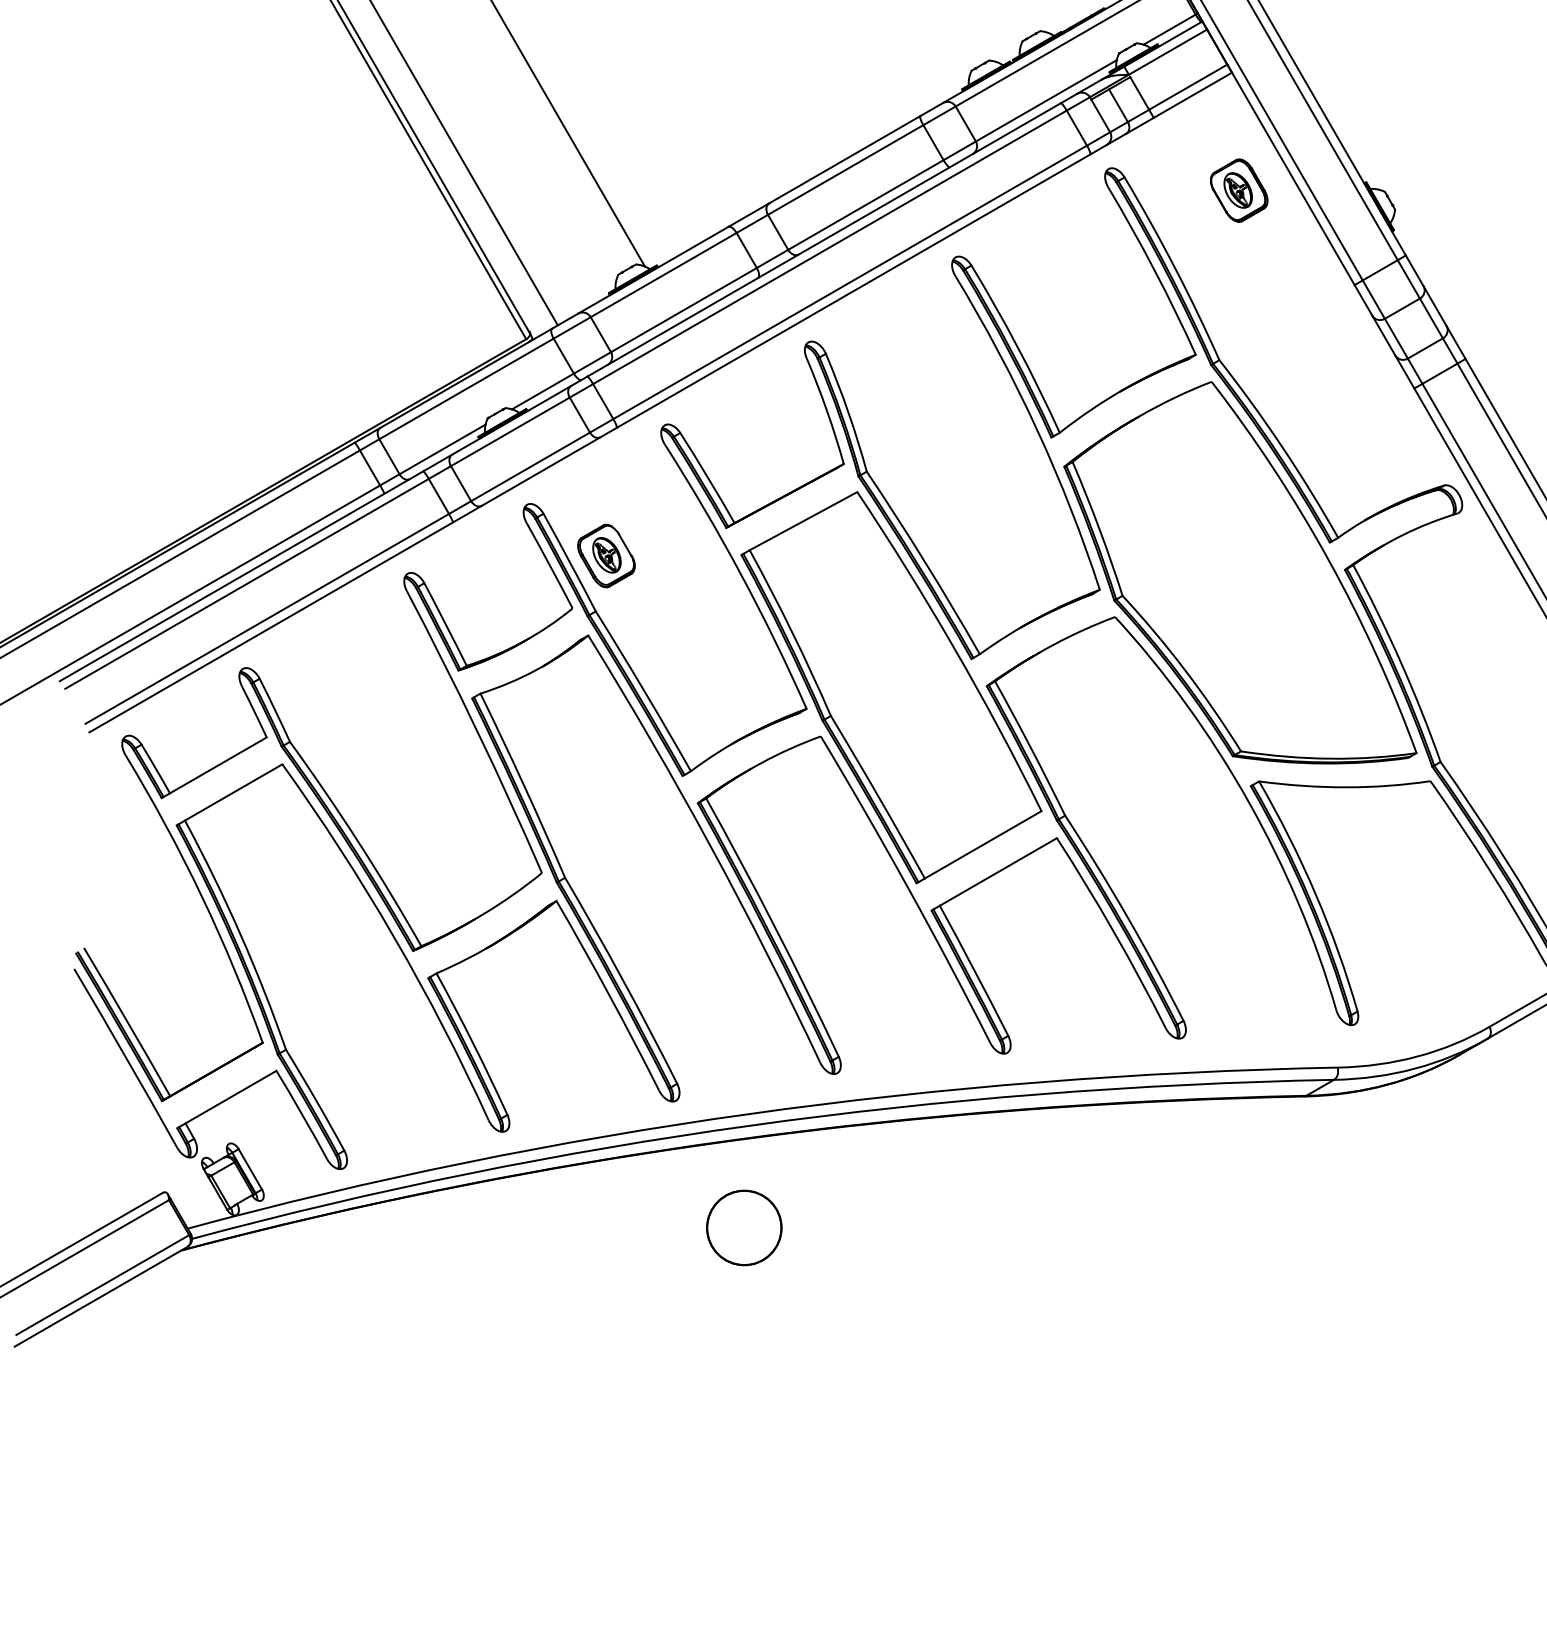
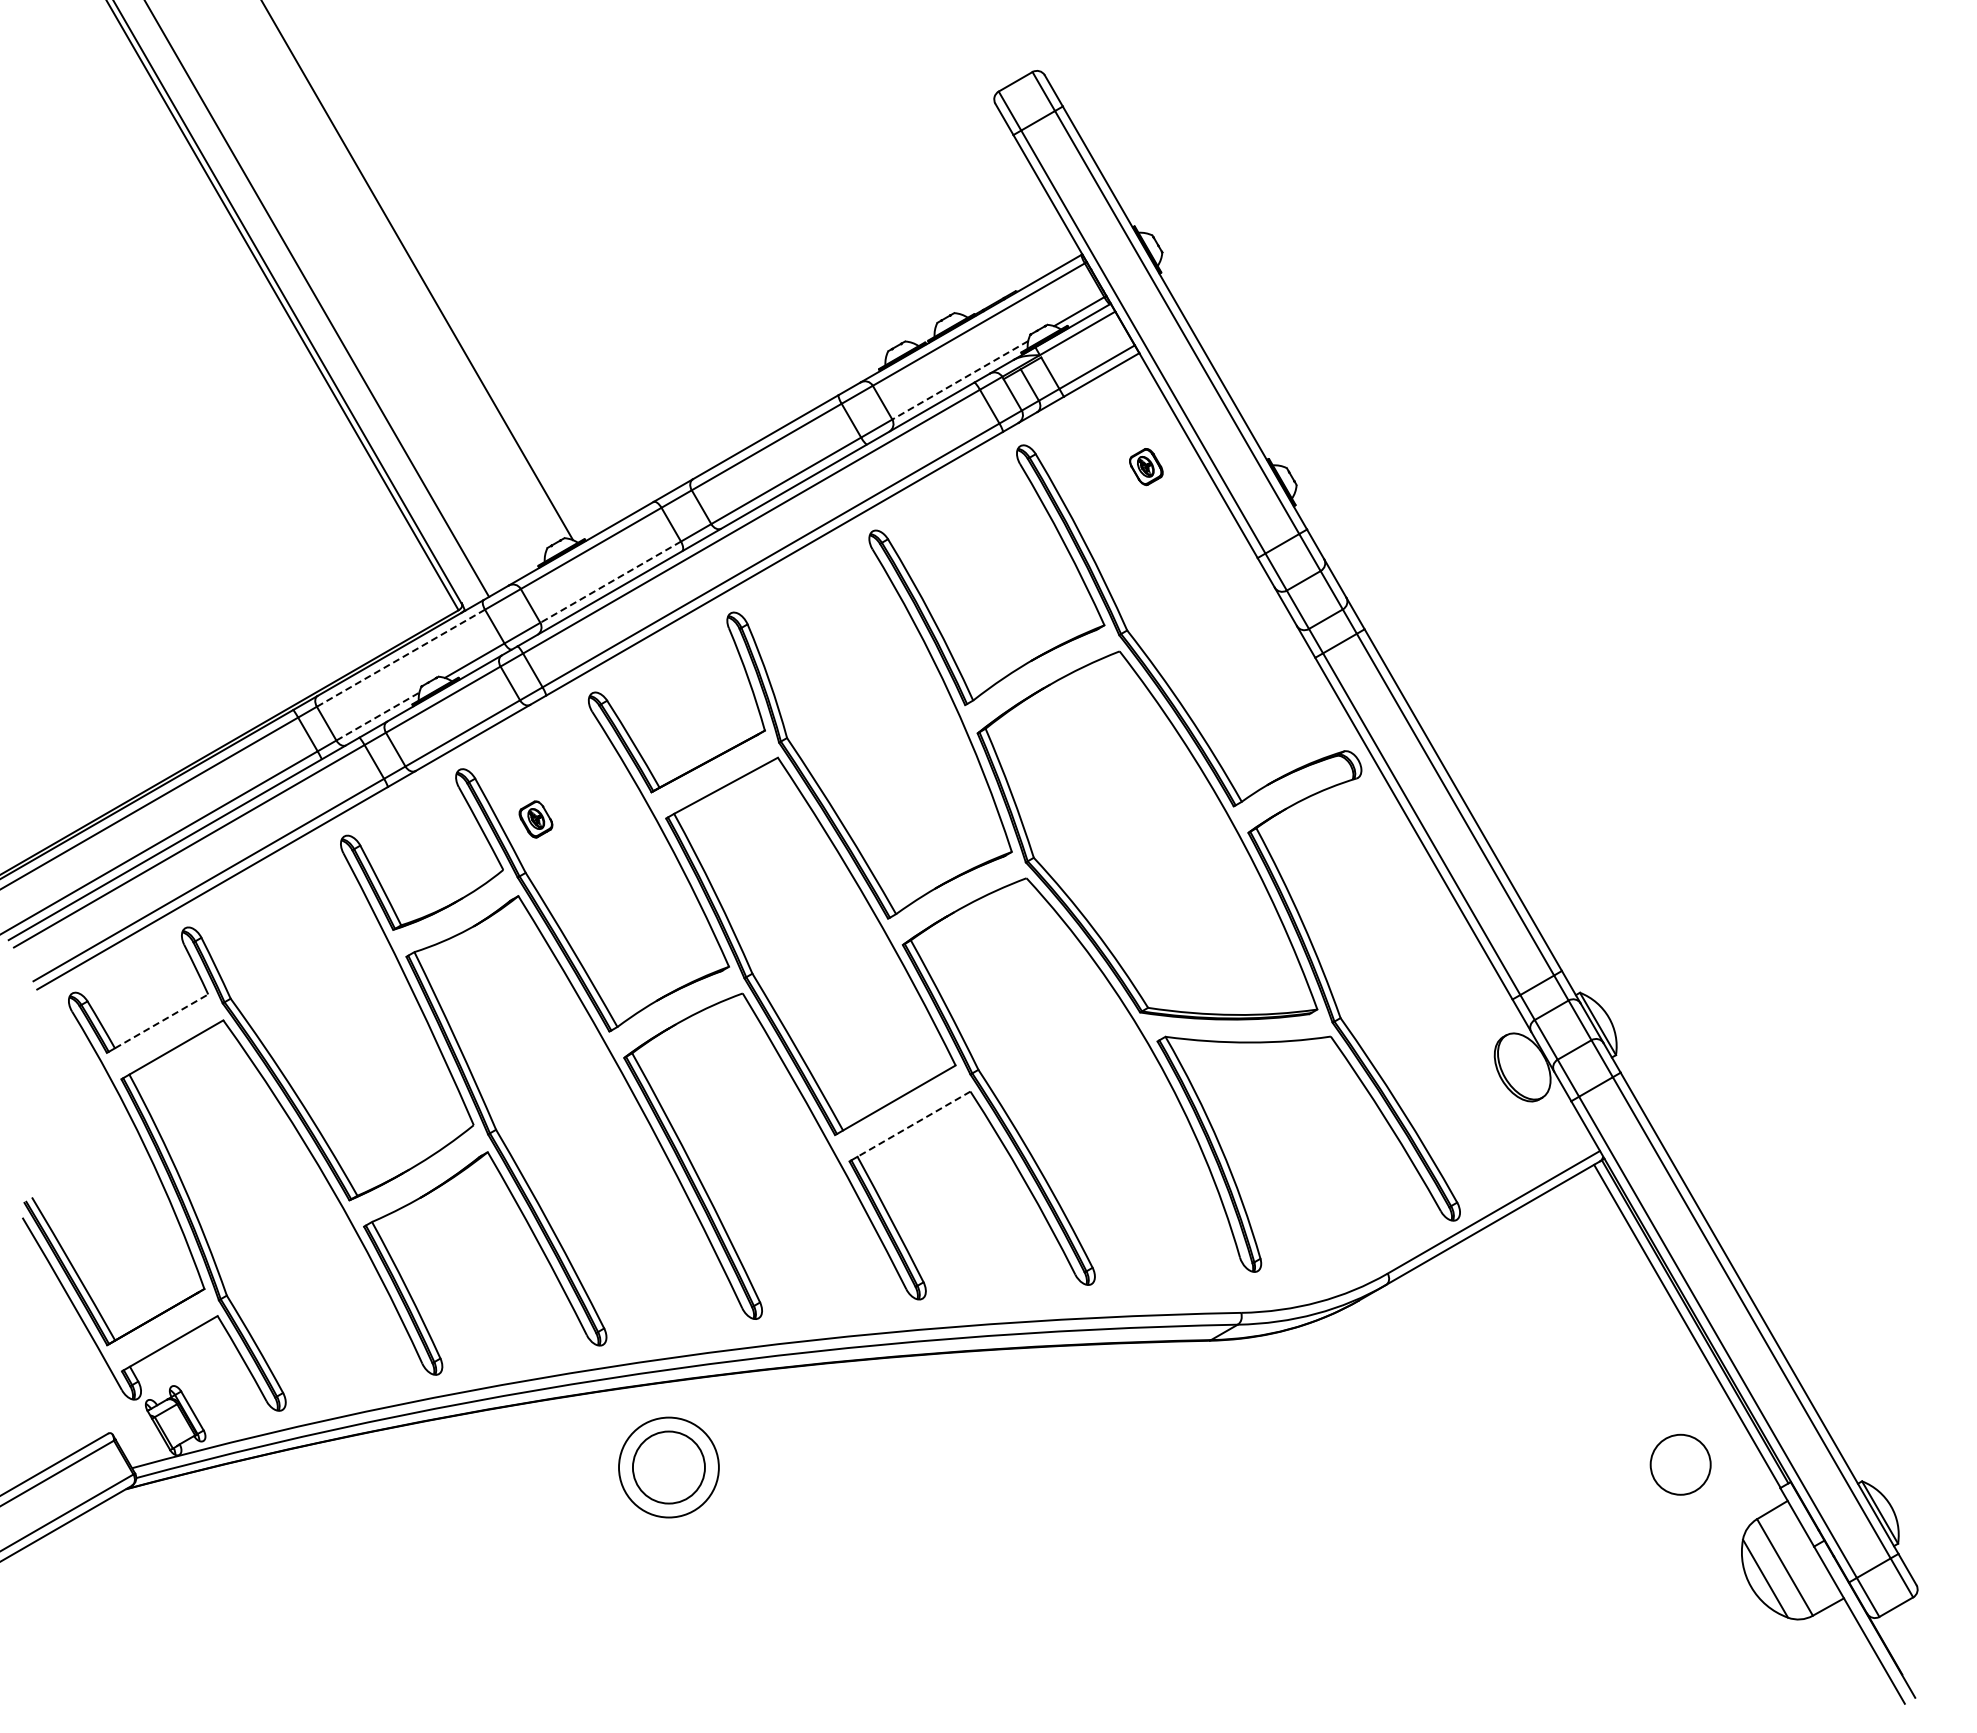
line: (1045, 101) -> (959, 380), solid -> dashed
part: (1239, 190) -> (1146, 466), size x0.6
line: (683, 310) -> (610, 582), solid -> dashed
line: (466, 389) -> (400, 658), solid -> dashed
line: (442, 449) -> (377, 716), solid -> dashed
part: (605, 556) -> (535, 819), size x0.6
line: (218, 765) -> (161, 1021), solid -> dashed
line: (997, 872) -> (913, 1124), solid -> dashed
circle: (743, 1227) -> (668, 1467), size x1.4

